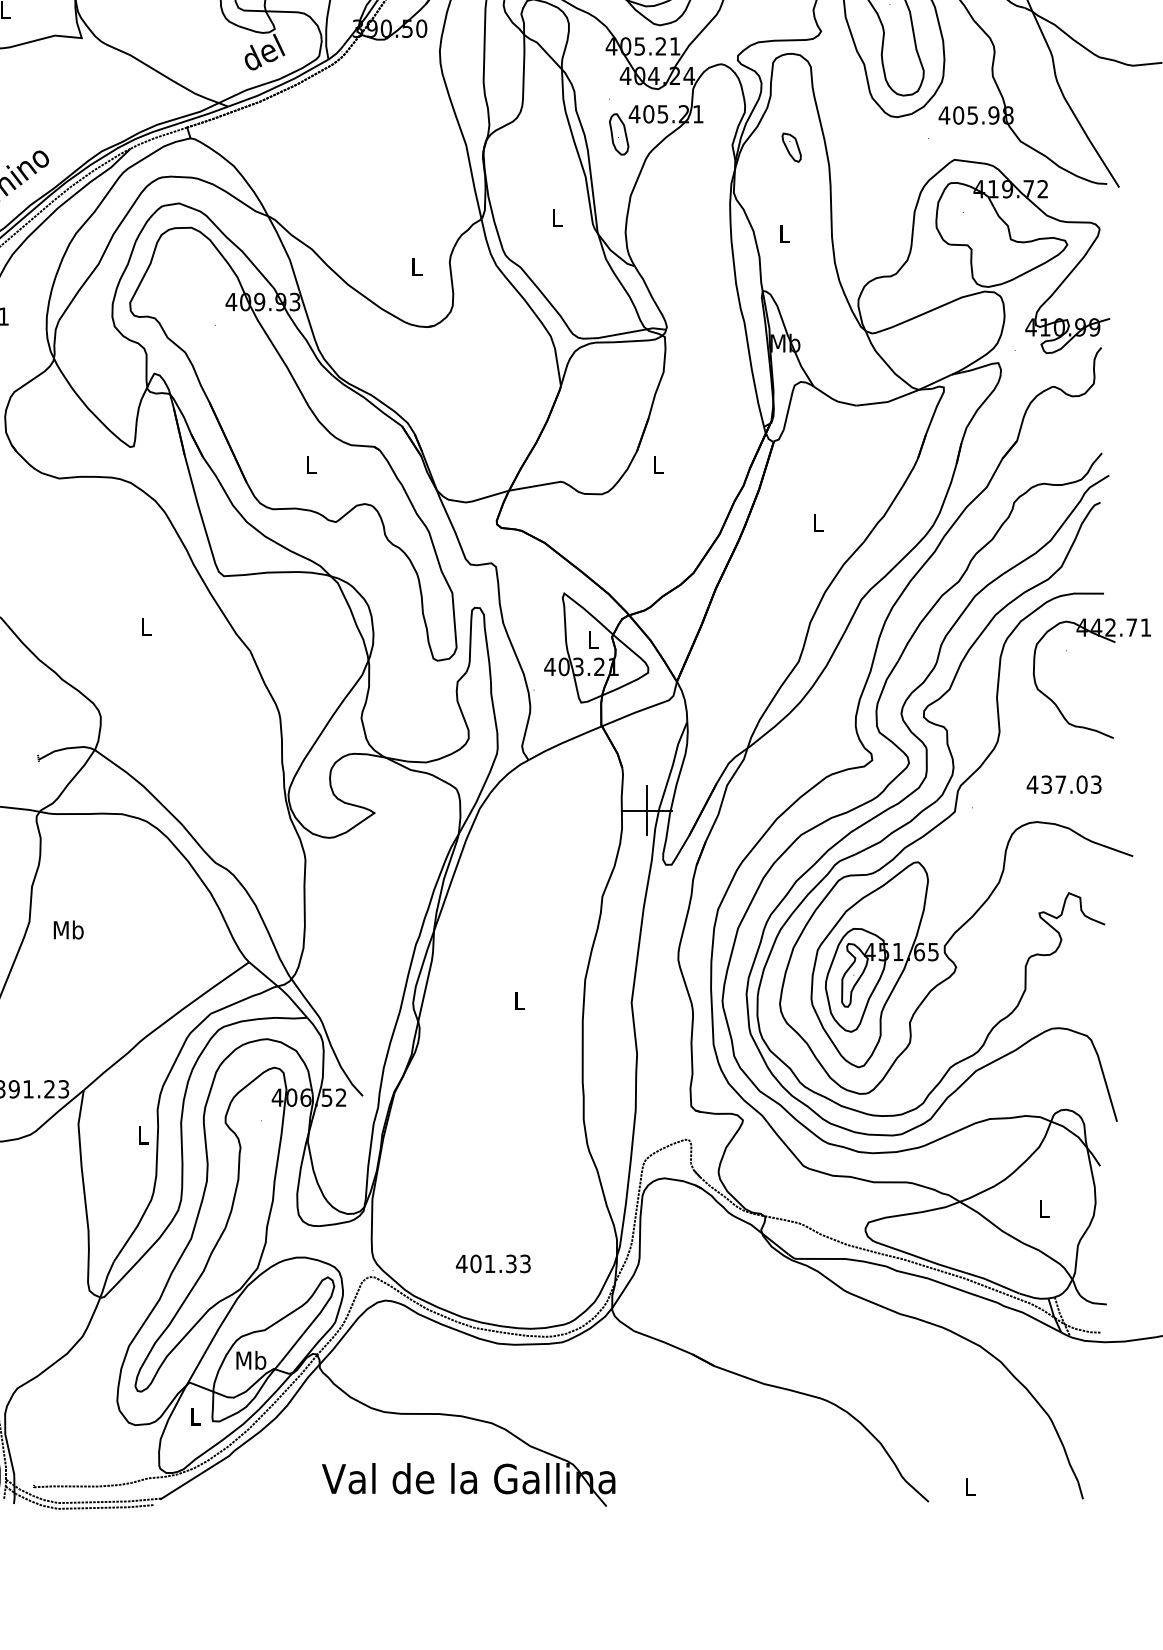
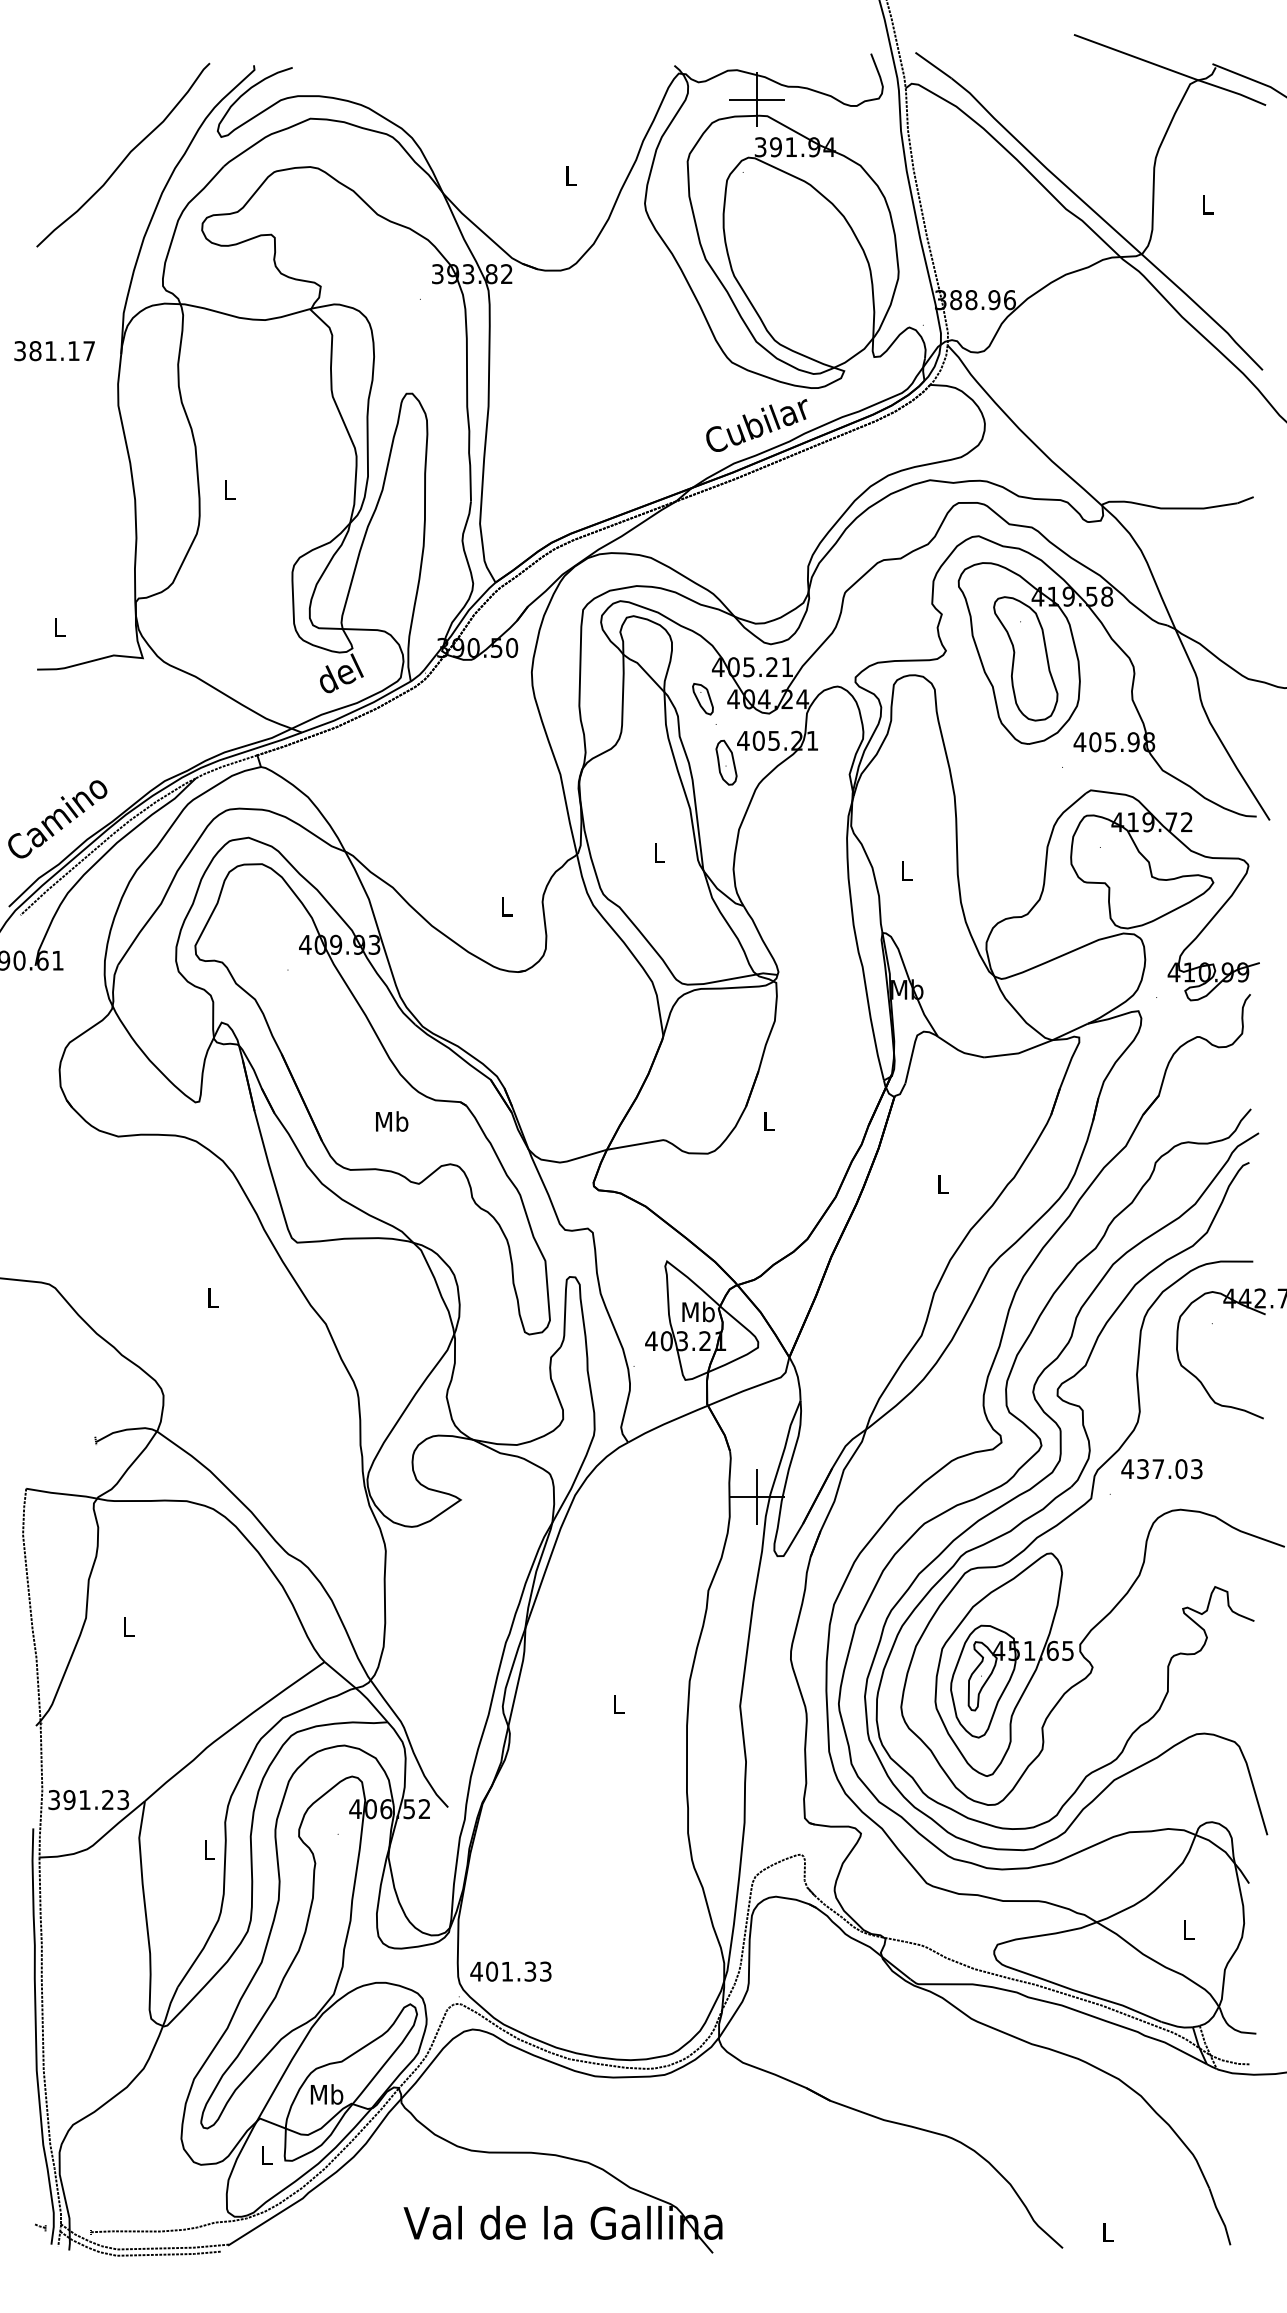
part: (791, 147) -> (702, 699), moved
text: (311, 464) -> (392, 1121), L -> Mb
text: (593, 639) -> (698, 1311), L -> Mb
text: (1063, 785) -> (1161, 1469), moved
text: (68, 929) -> (128, 1626), Mb -> L
text: (492, 1263) -> (510, 1971), moved

